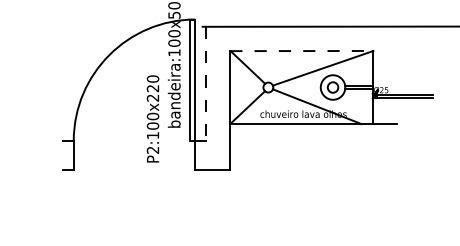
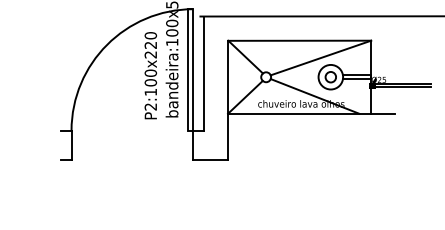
line: (302, 51) -> (300, 41), dashed -> solid
line: (205, 84) -> (203, 74), dashed -> solid
text: (152, 118) -> (150, 75), moved

